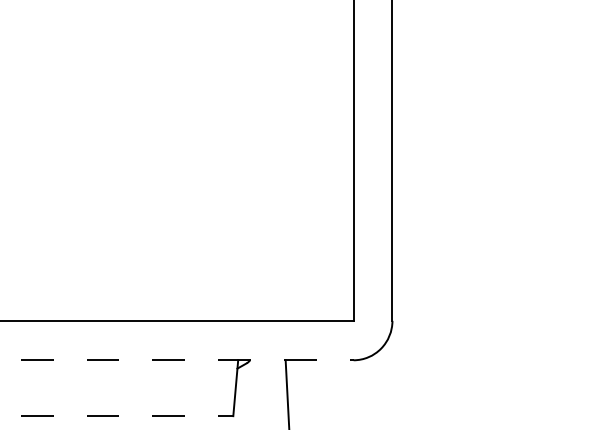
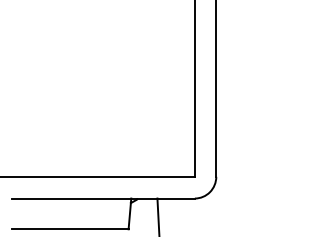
line: (187, 360) -> (103, 198), dashed -> solid
line: (127, 416) -> (70, 229), dashed -> solid

